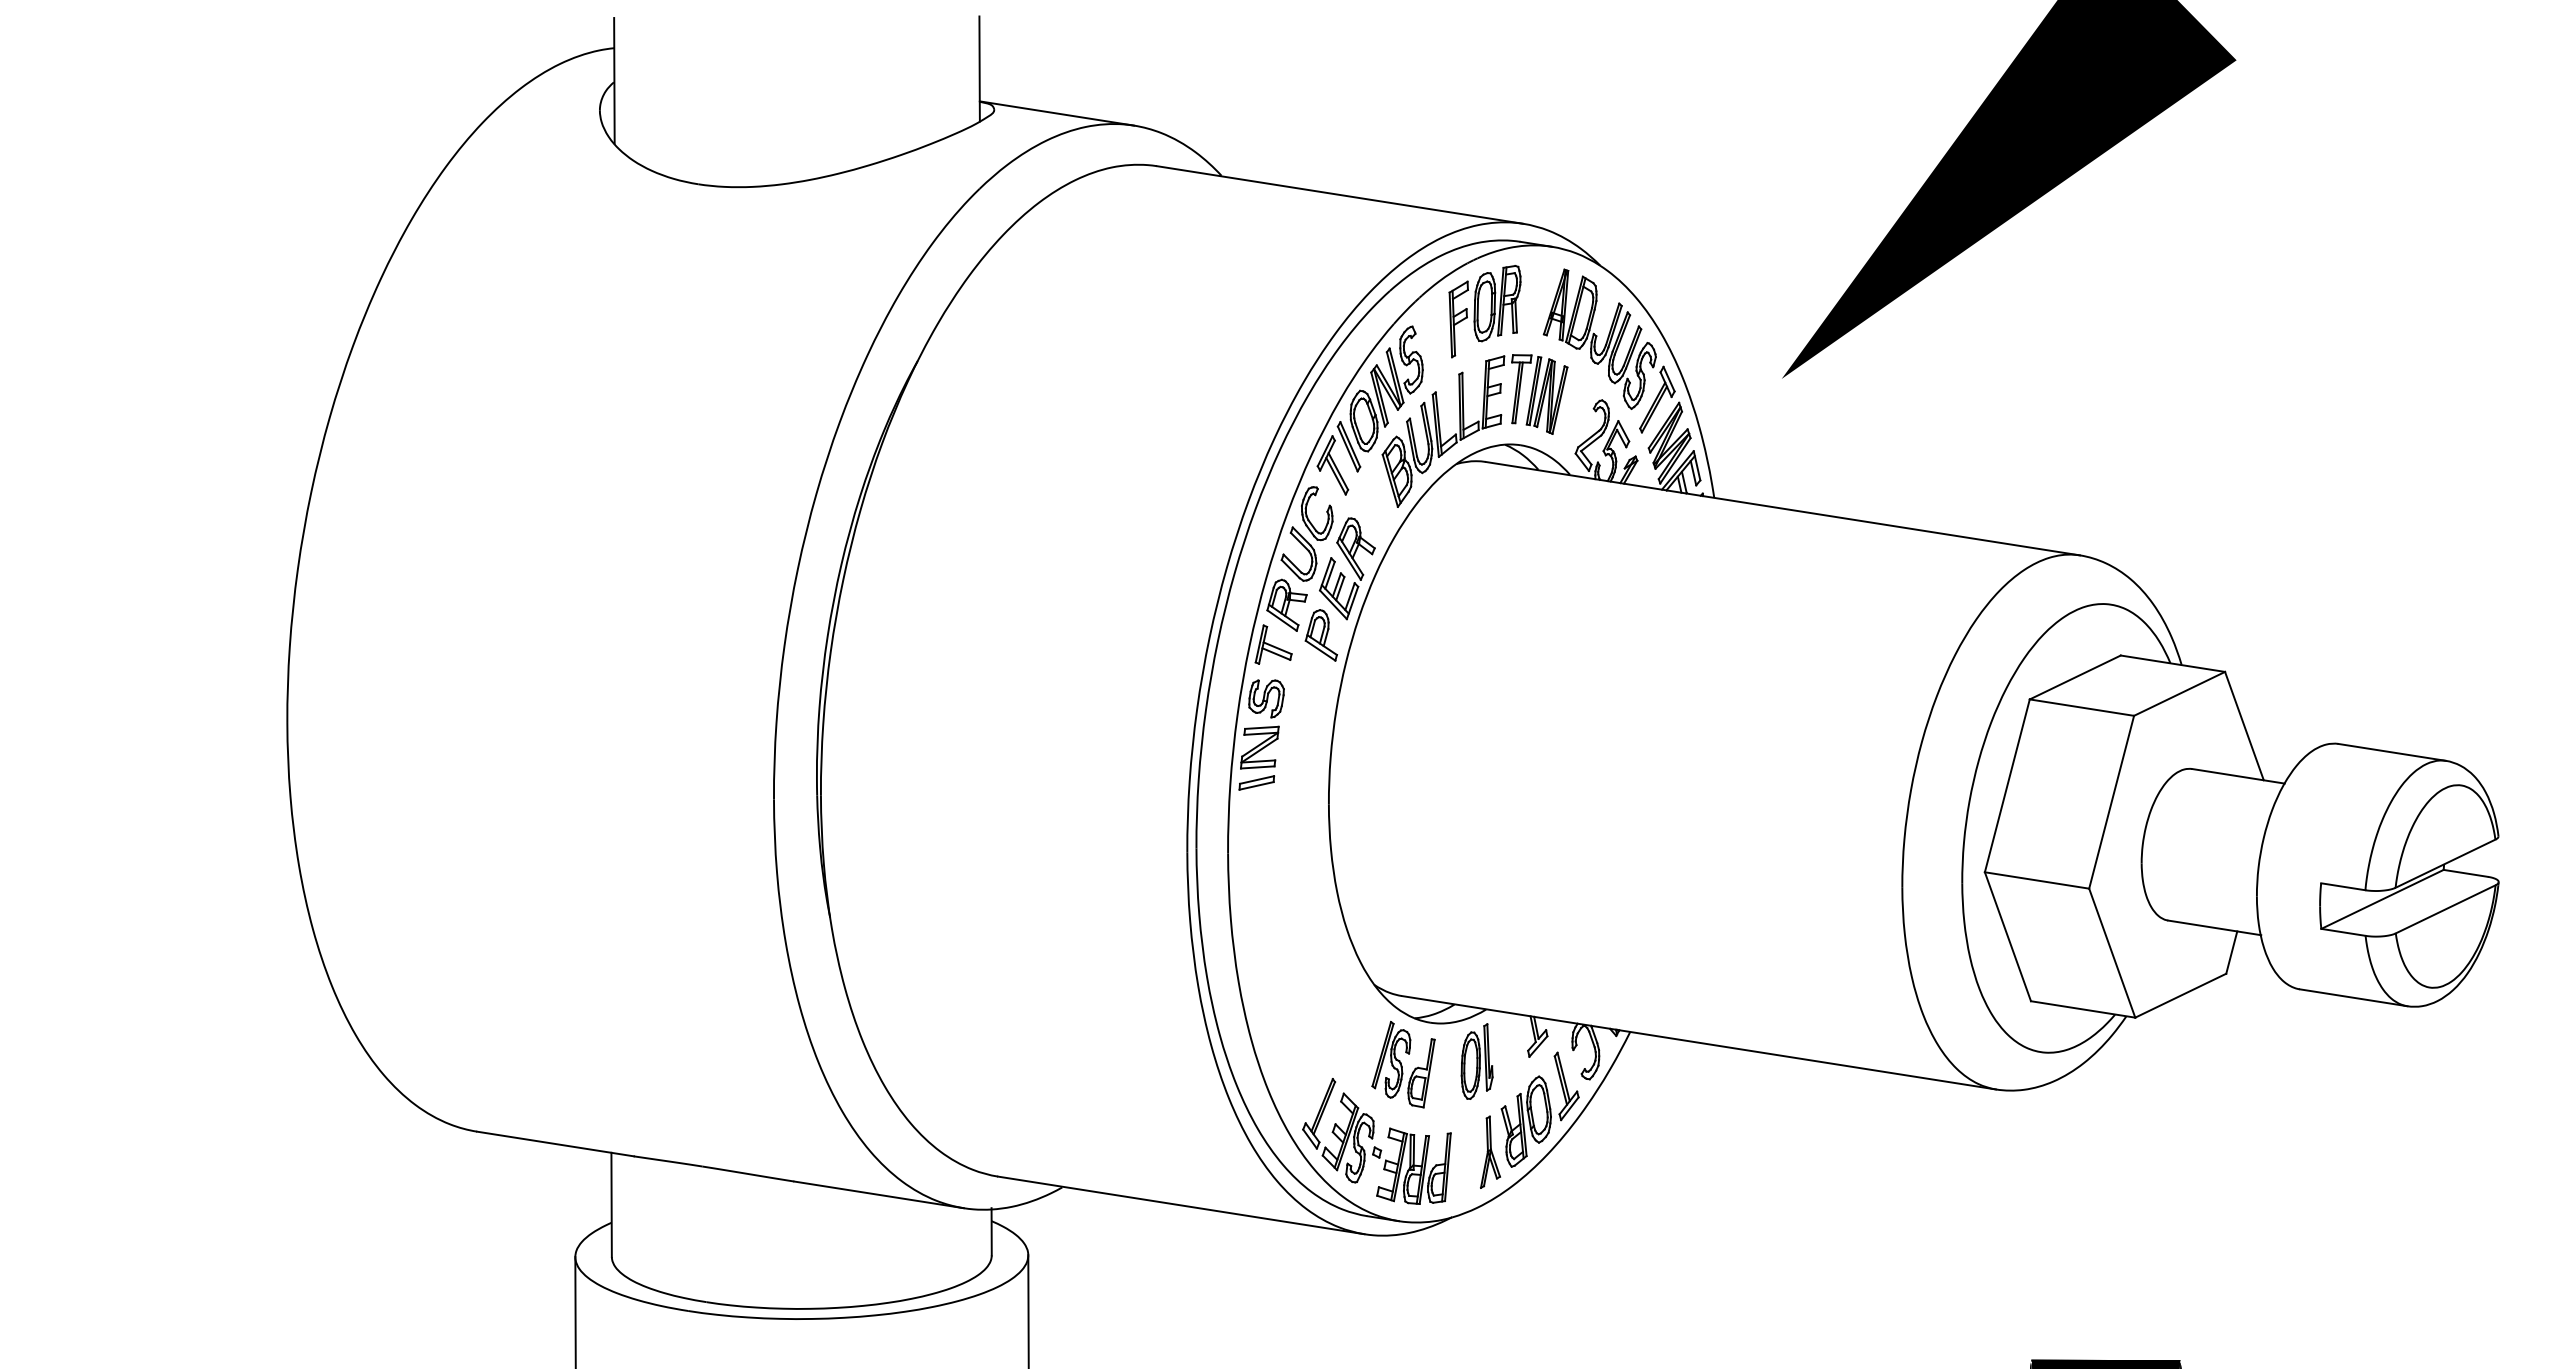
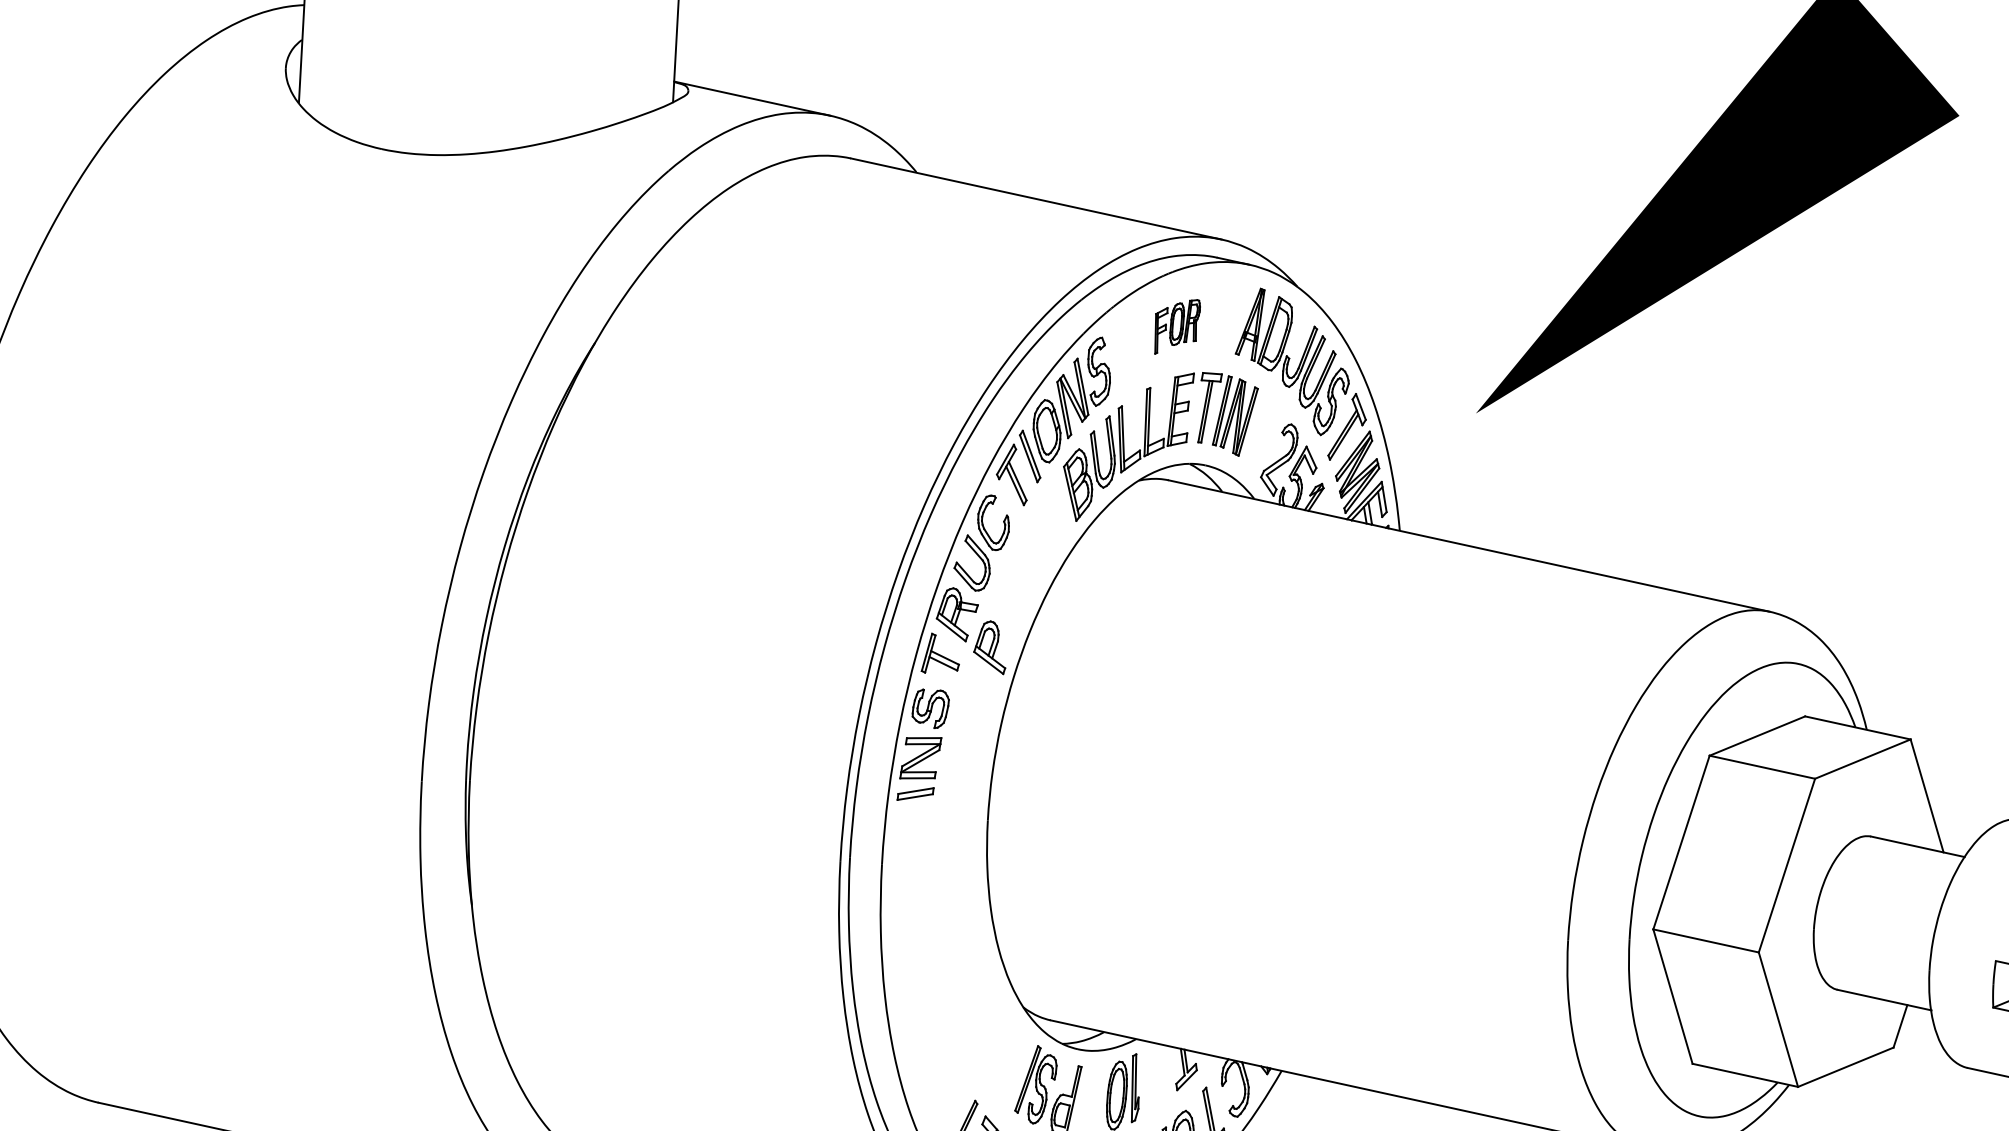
part: (1484, 311) -> (1176, 326), size x0.6
part: (1347, 568) -> (1021, 580), removed

